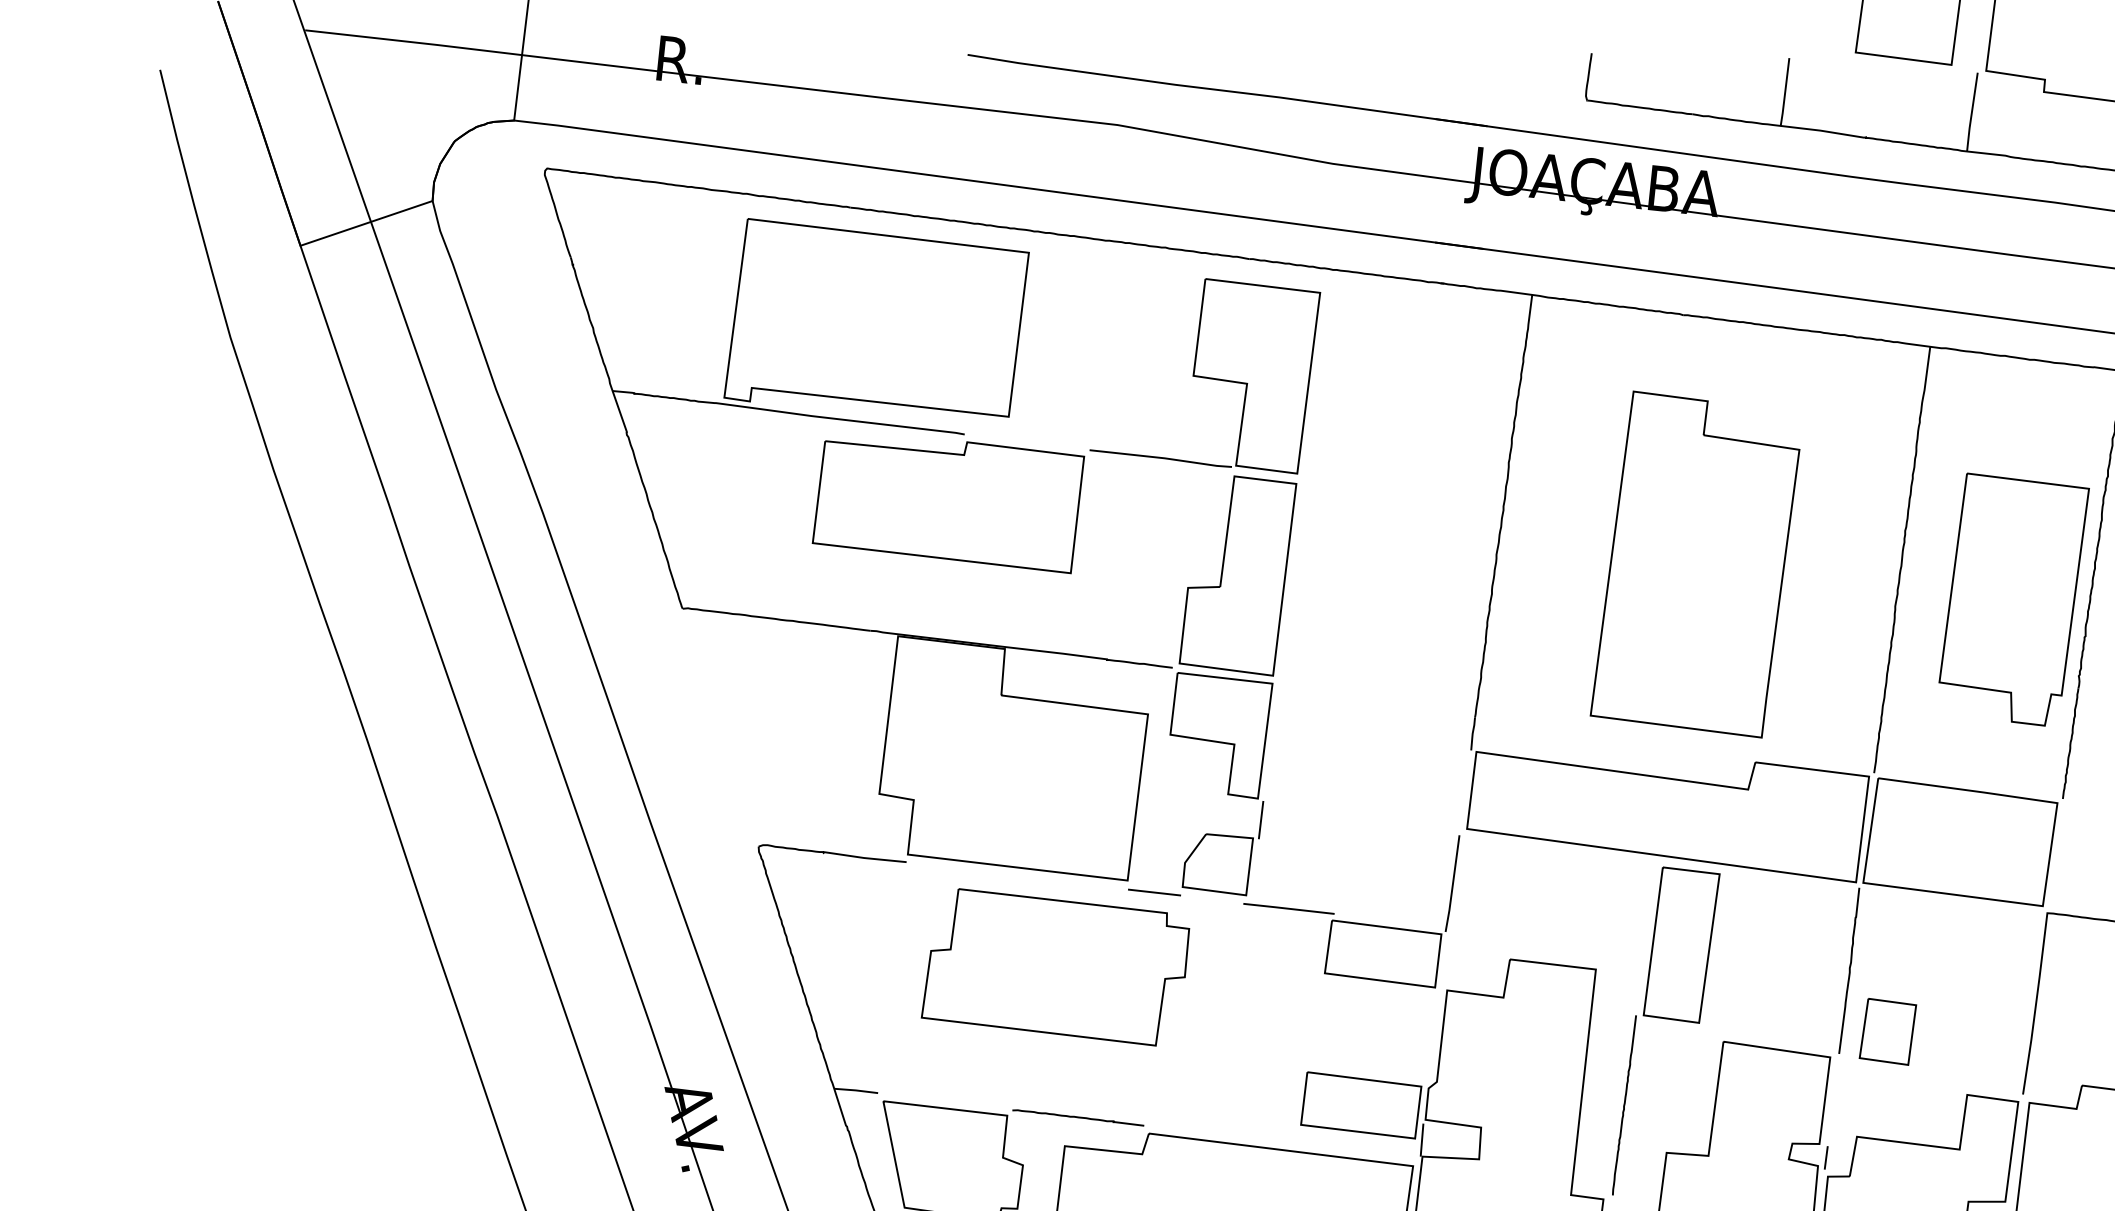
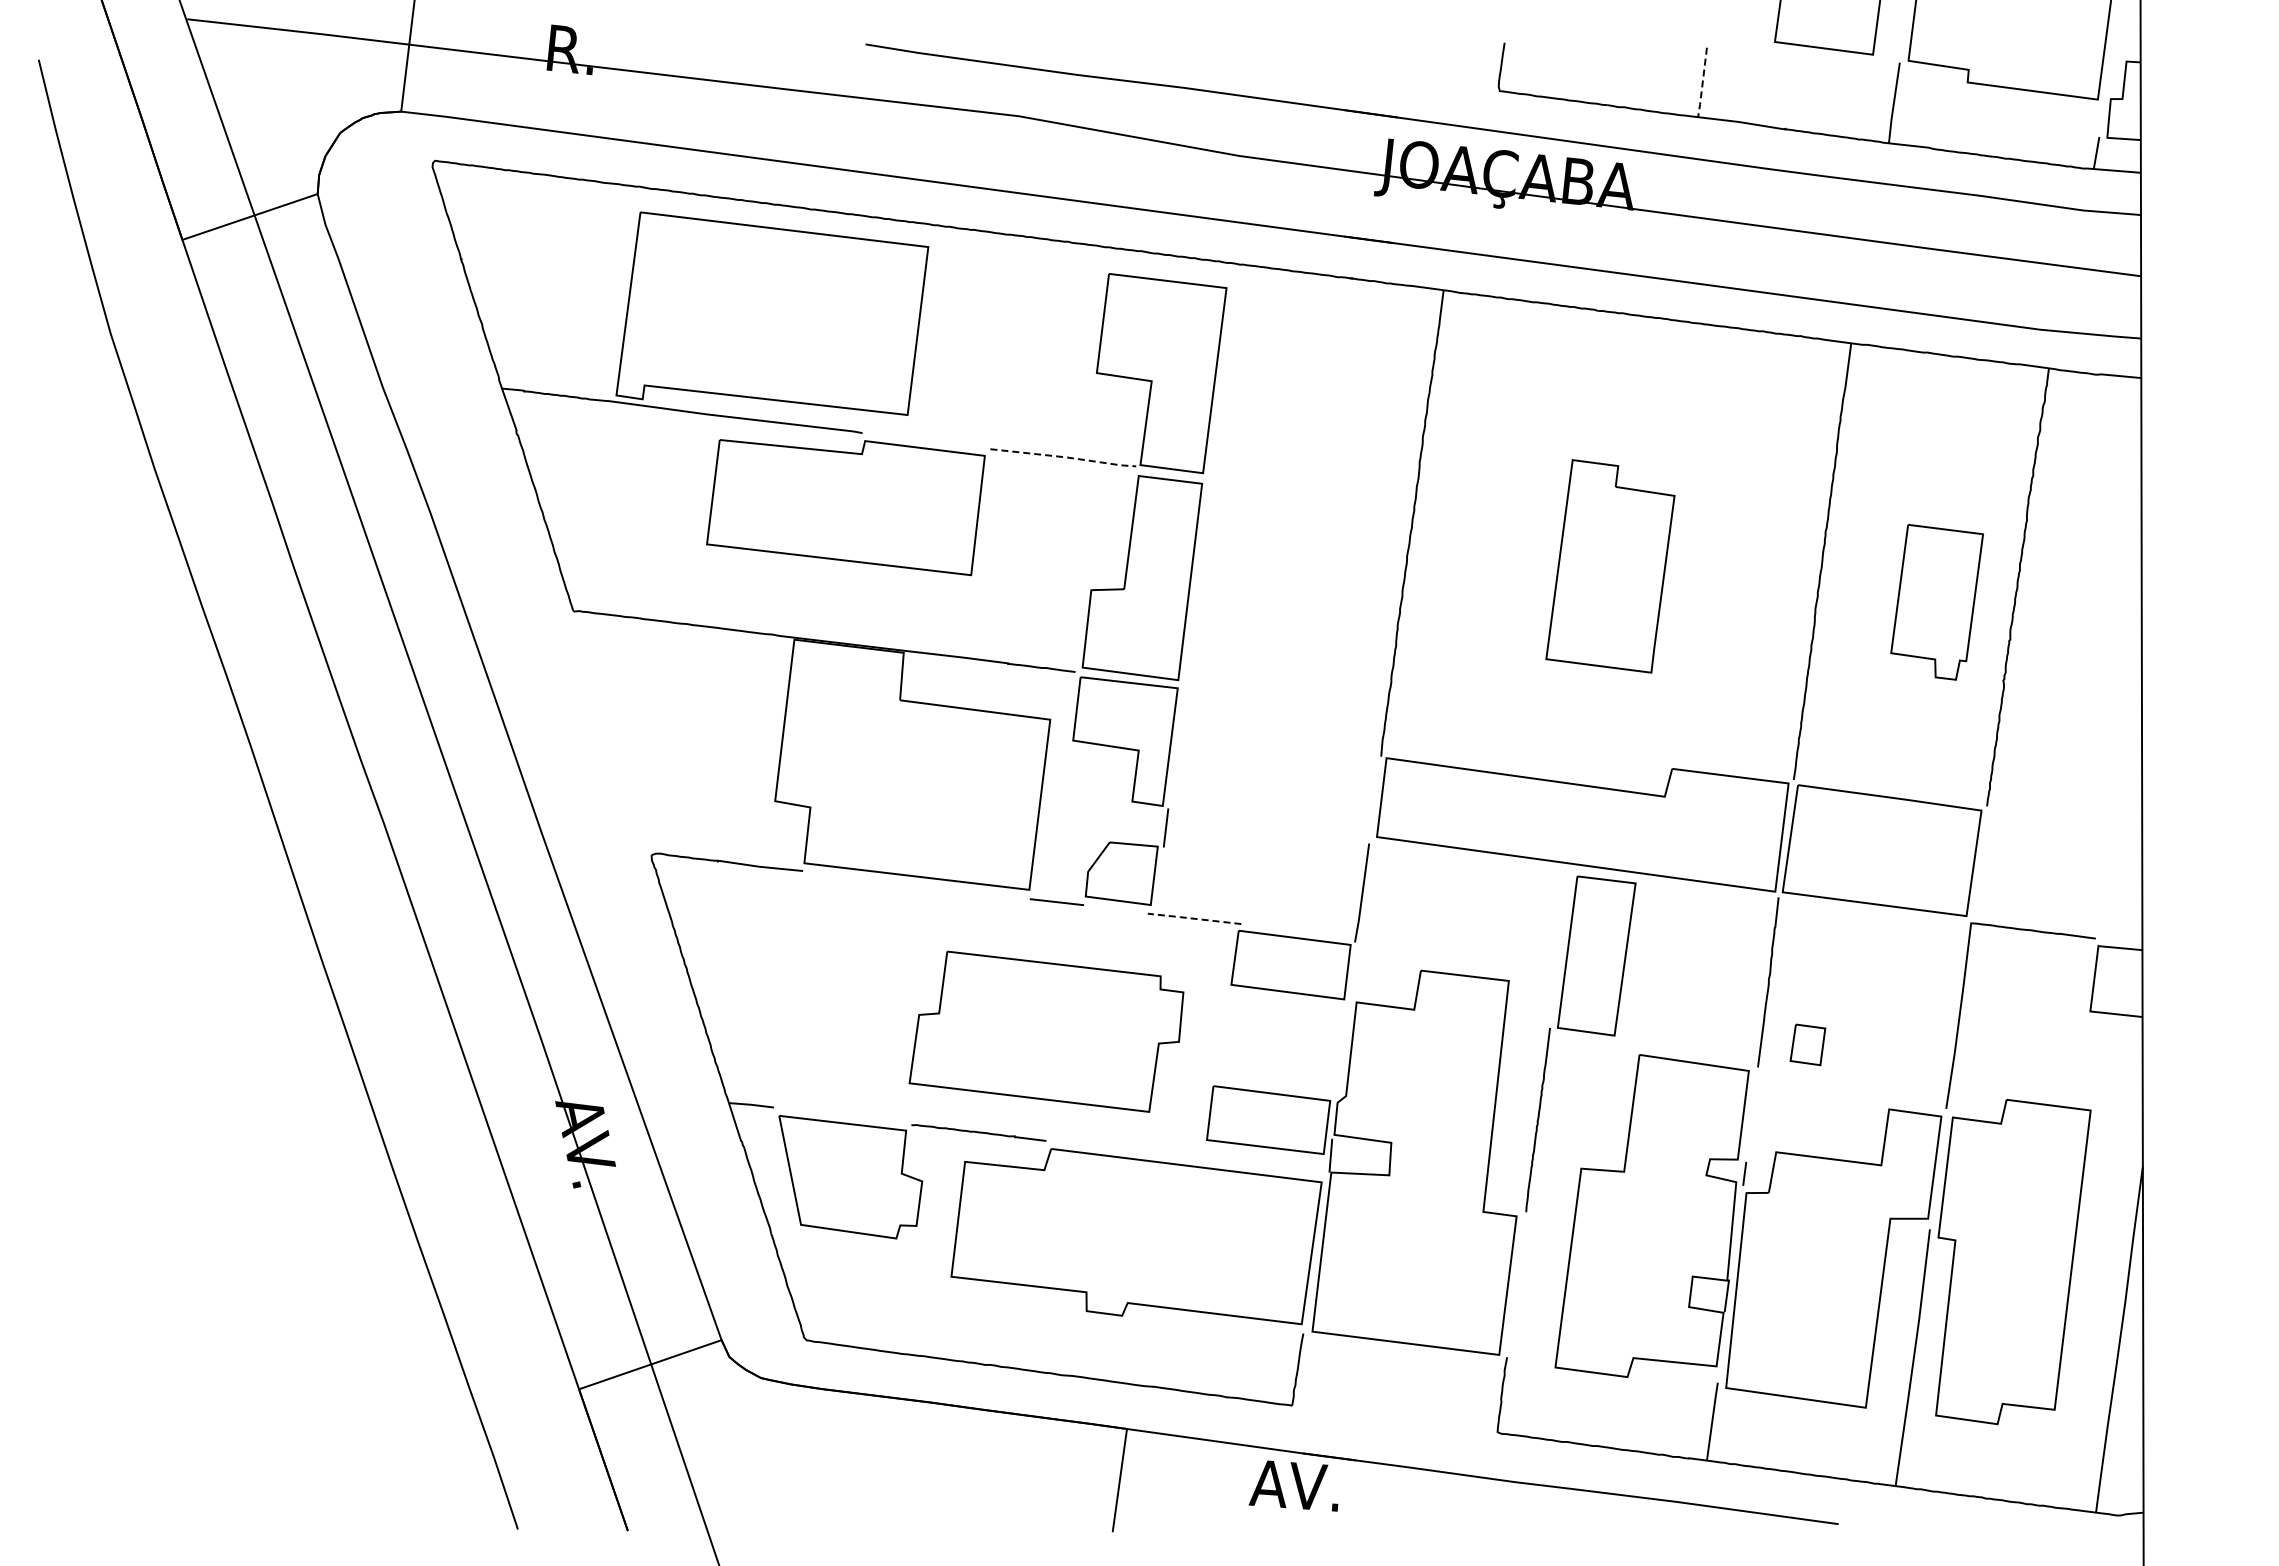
line: (1784, 93) -> (1702, 83), solid -> dashed
line: (1161, 458) -> (1064, 457), solid -> dashed
part: (1695, 564) -> (1610, 566), size x0.6
part: (2013, 599) -> (1936, 602), size x0.6
line: (1287, 908) -> (1193, 918), solid -> dashed
part: (1055, 967) -> (1046, 1031), moved
part: (1887, 1031) -> (1807, 1044), size x0.6

